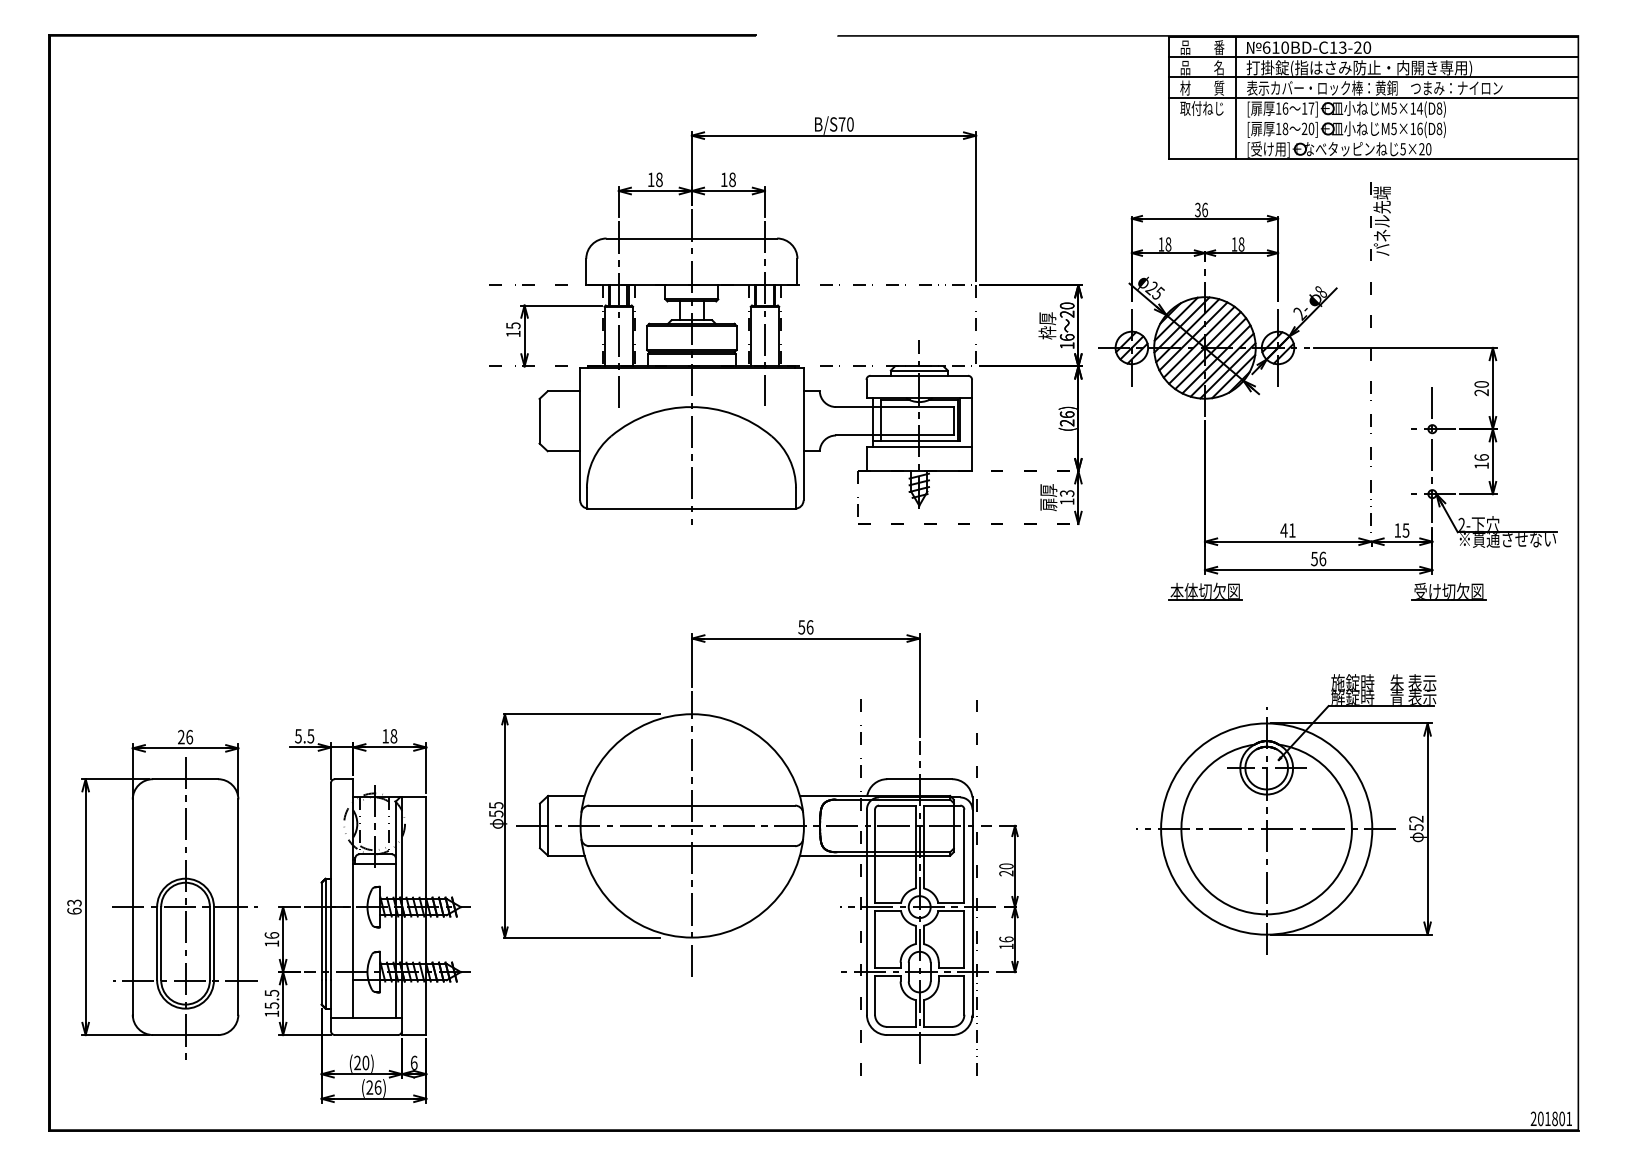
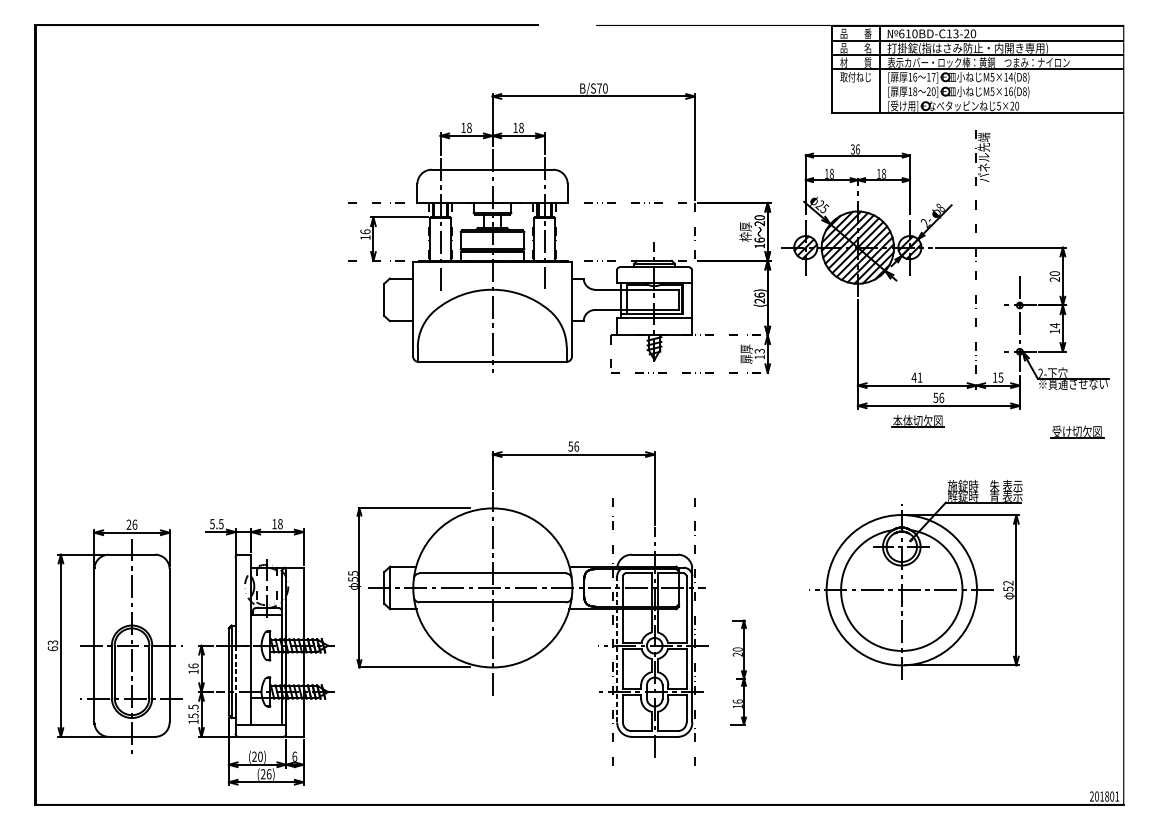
text: (513, 325) -> (365, 231), 15 -> 16
text: (1481, 457) -> (1054, 325), 16 -> 14
part: (1205, 591) -> (918, 421), moved
part: (1448, 591) -> (1076, 431), moved
part: (1007, 898) -> (738, 672), moved
line: (866, 912) -> (616, 649), solid -> dashed
line: (330, 943) -> (235, 671), solid -> dashed

